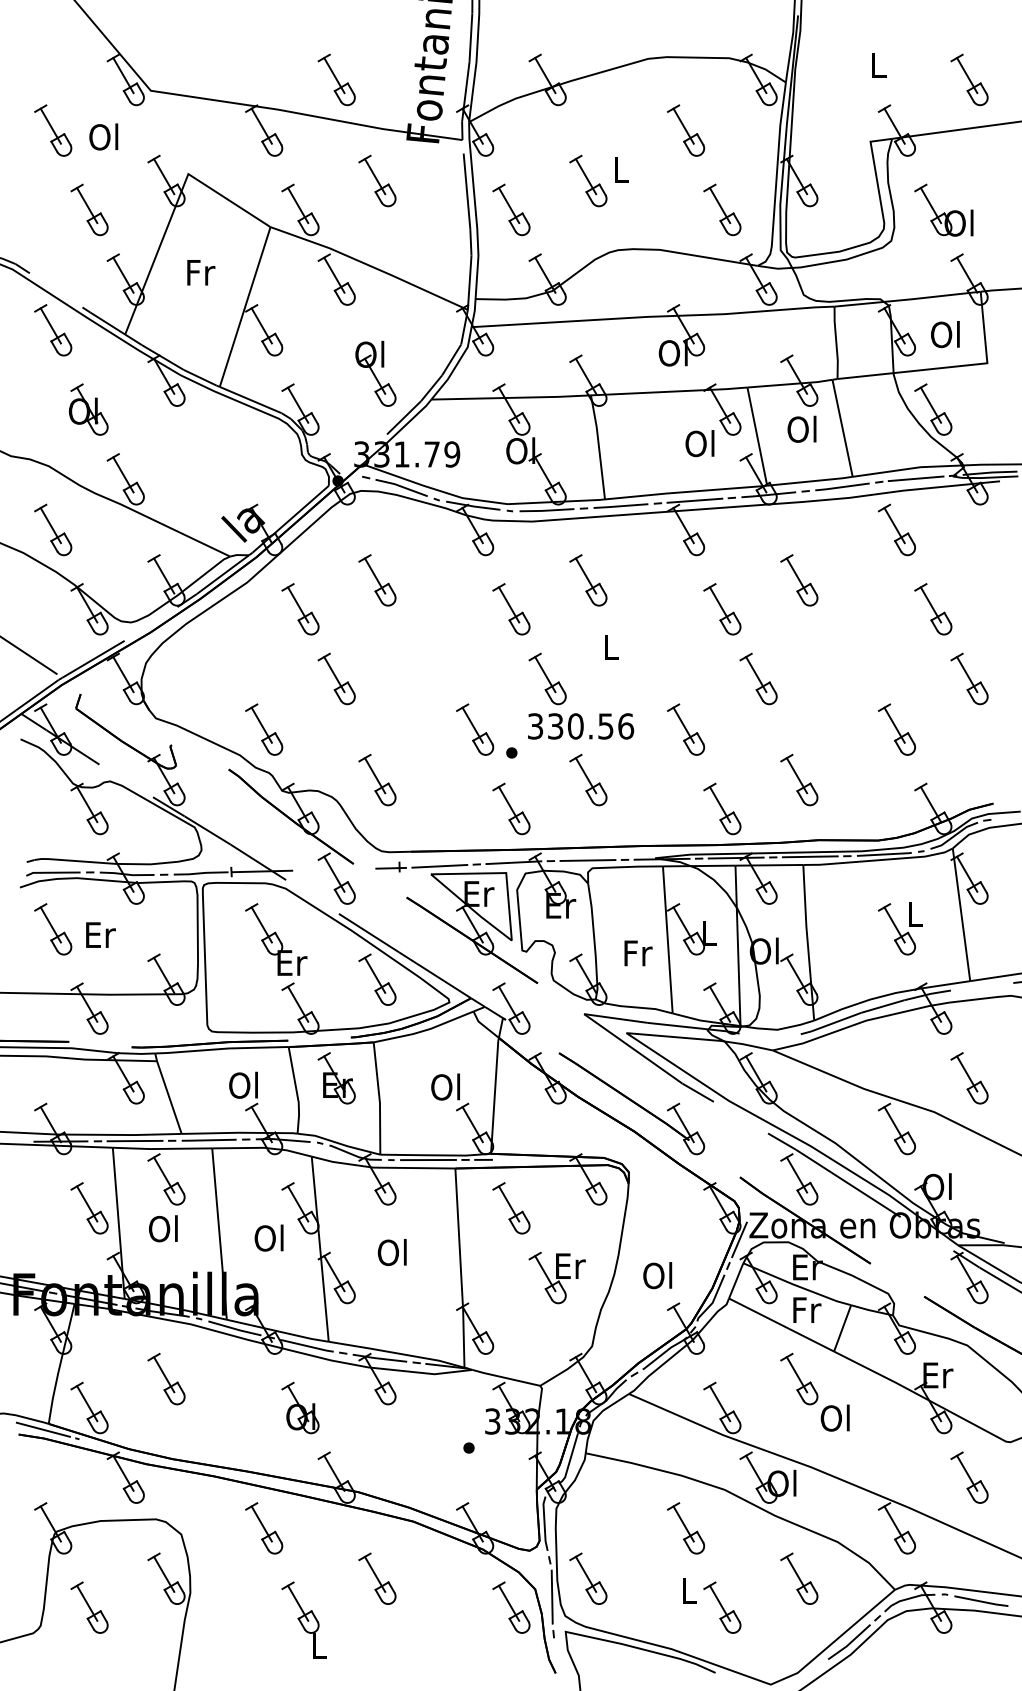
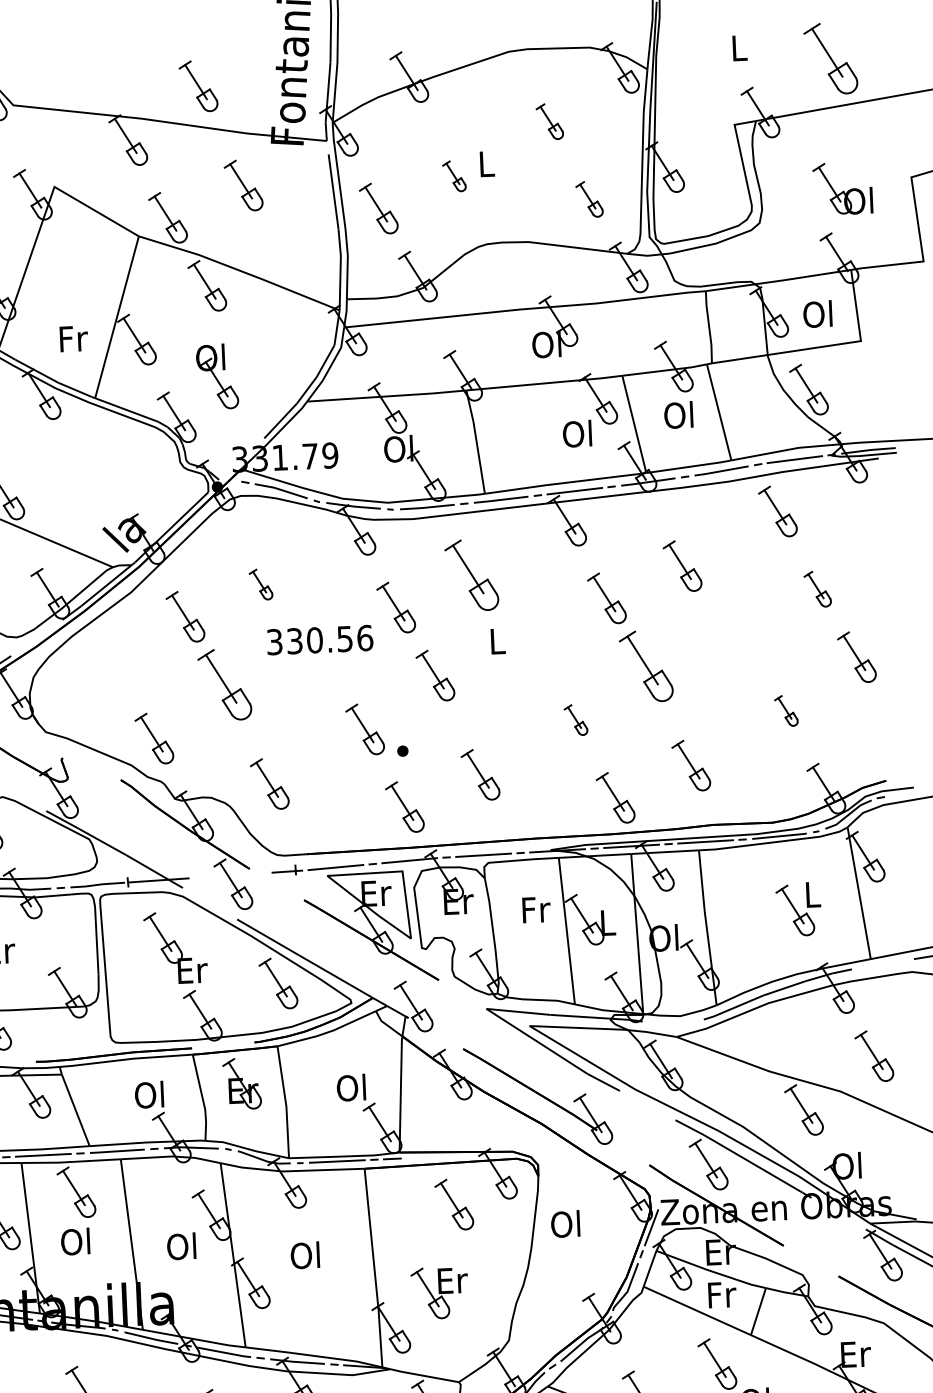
part: (969, 79) -> (830, 58), size x1.4
part: (686, 130) -> (550, 121), size x0.7
part: (588, 180) -> (454, 175), size x0.6
part: (722, 209) -> (589, 199), size x0.7
part: (943, 209) -> (842, 187), moved
text: (201, 272) -> (74, 338), moved
part: (375, 373) -> (217, 376), moved
part: (377, 580) -> (261, 584), size x0.6
part: (588, 580) -> (471, 575), size x1.4
part: (933, 609) -> (817, 589), size x0.7
part: (336, 678) -> (224, 684), size x1.4
part: (758, 678) -> (646, 666), size x1.4
text: (581, 726) -> (320, 640), moved
part: (686, 729) -> (576, 720), size x0.6
part: (896, 729) -> (786, 710), size x0.6
text: (638, 953) -> (536, 910), moved
part: (511, 1208) -> (454, 1204), moved
text: (657, 1275) -> (565, 1224), moved
part: (556, 1278) -> (439, 1293), moved

